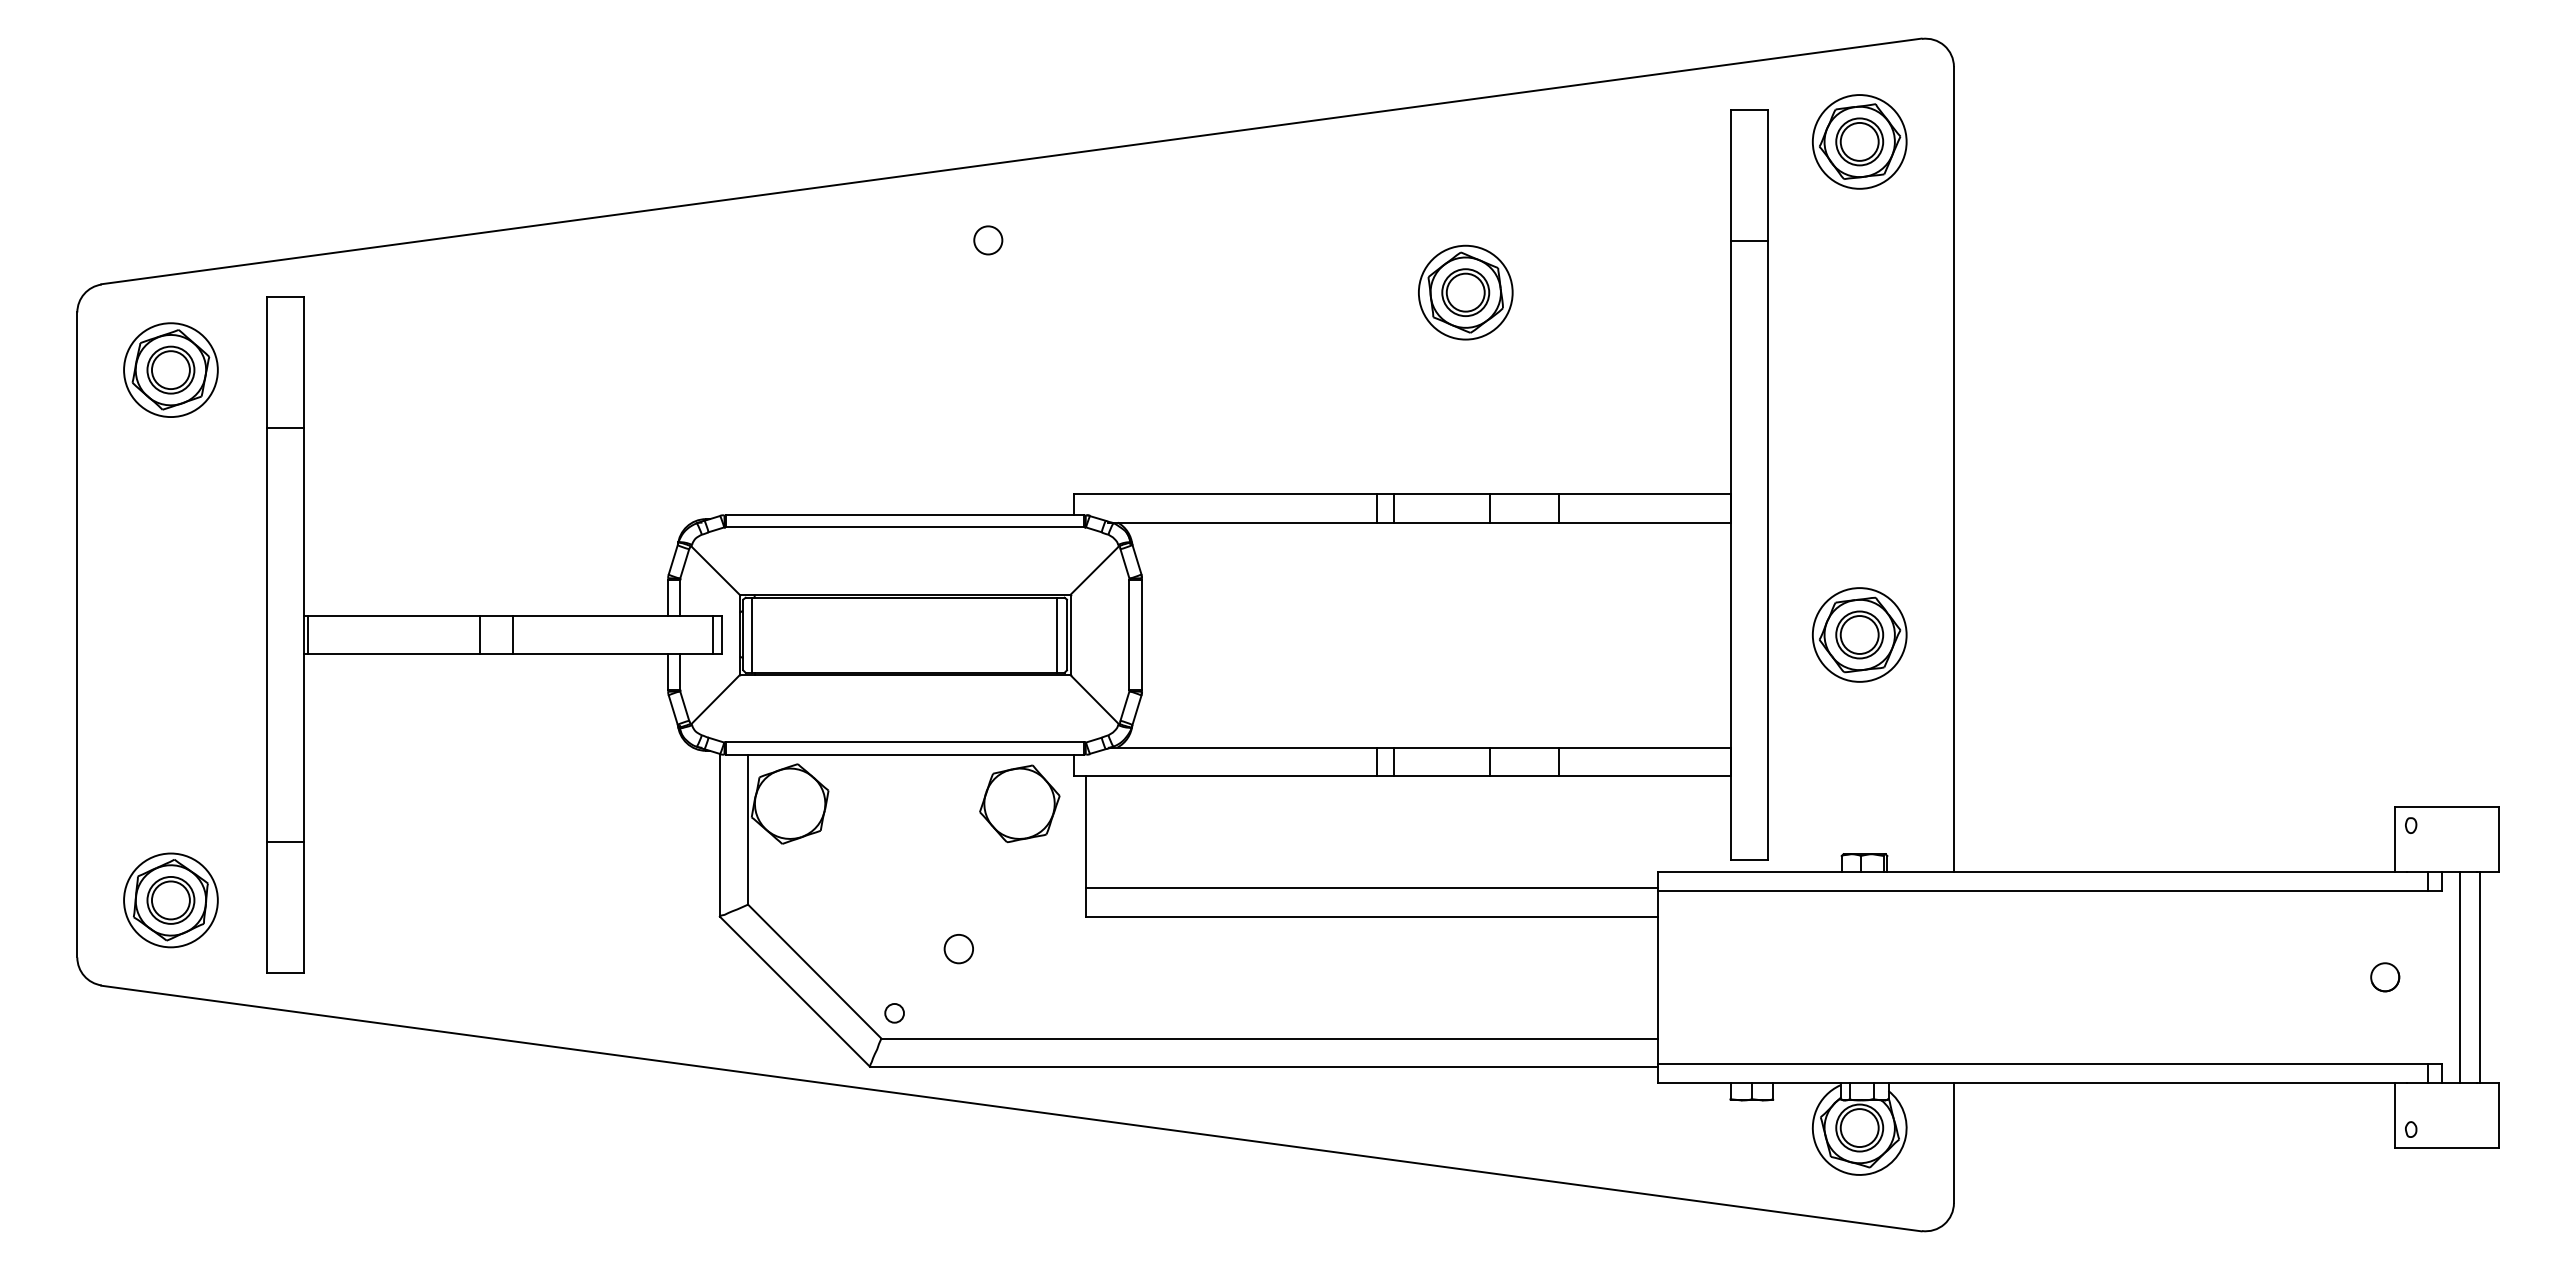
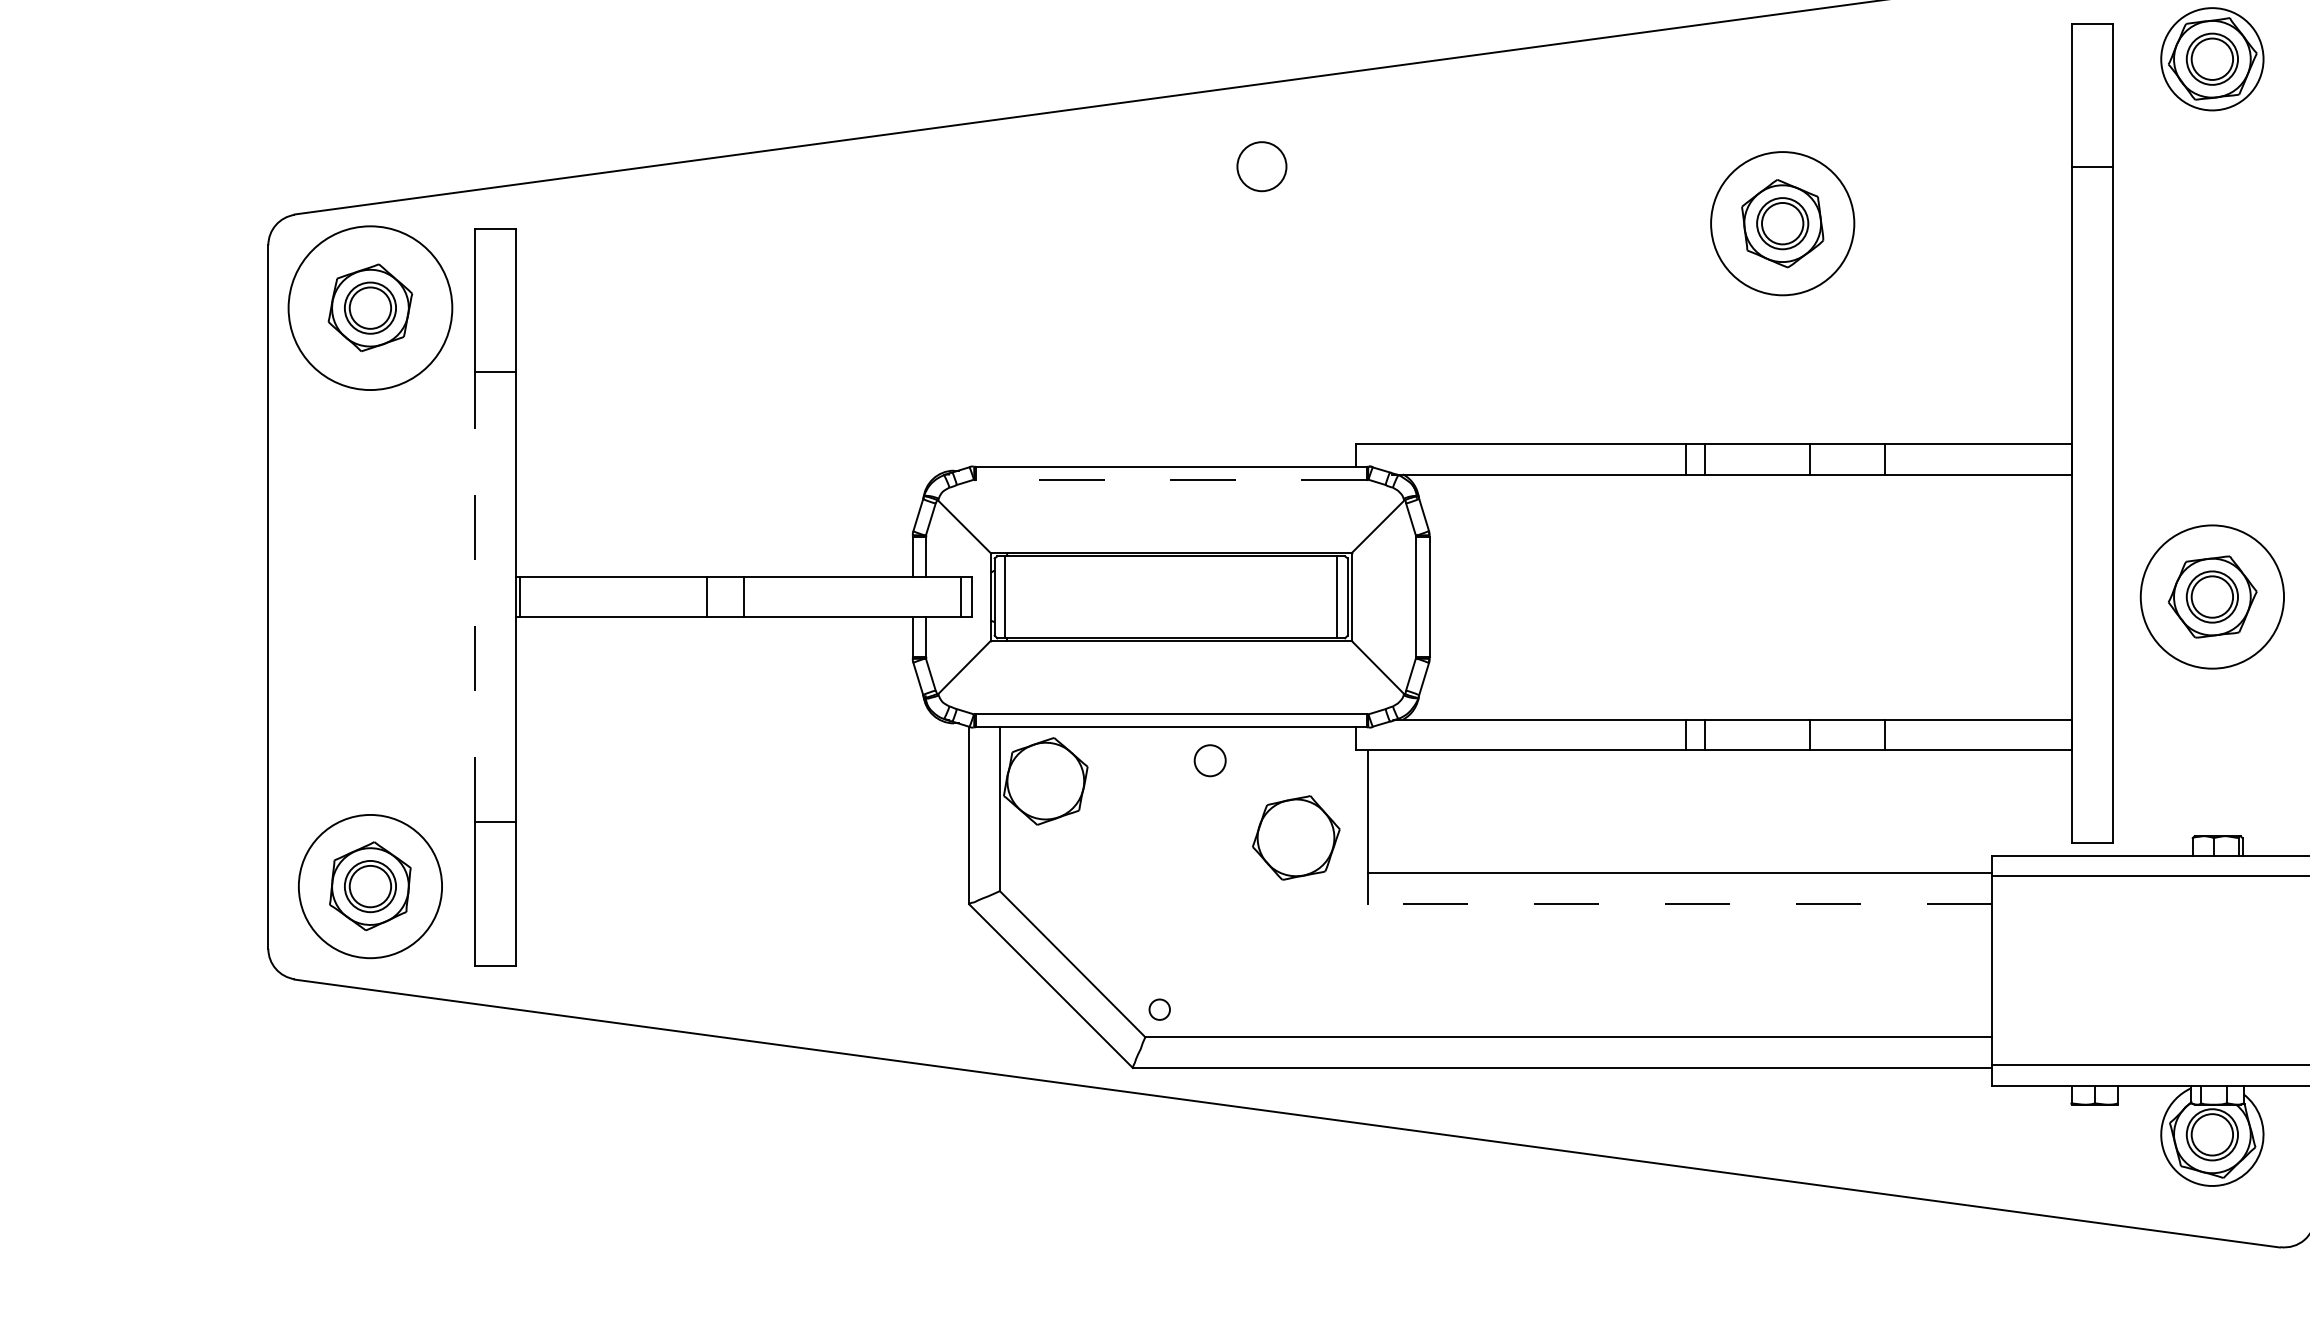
circle: (988, 240) -> (1262, 166), size x1.6
circle: (1465, 292) -> (1782, 223), size x1.4
circle: (170, 370) -> (369, 308), size x1.6
line: (904, 527) -> (1170, 479), solid -> dashed
circle: (1859, 634) -> (2212, 596), size x1.4
line: (267, 635) -> (475, 597), solid -> dashed
part: (1019, 803) -> (1295, 837), moved
circle: (170, 900) -> (369, 886), size x1.4
line: (1371, 916) -> (1679, 904), solid -> dashed
circle: (958, 949) -> (1209, 761), moved

